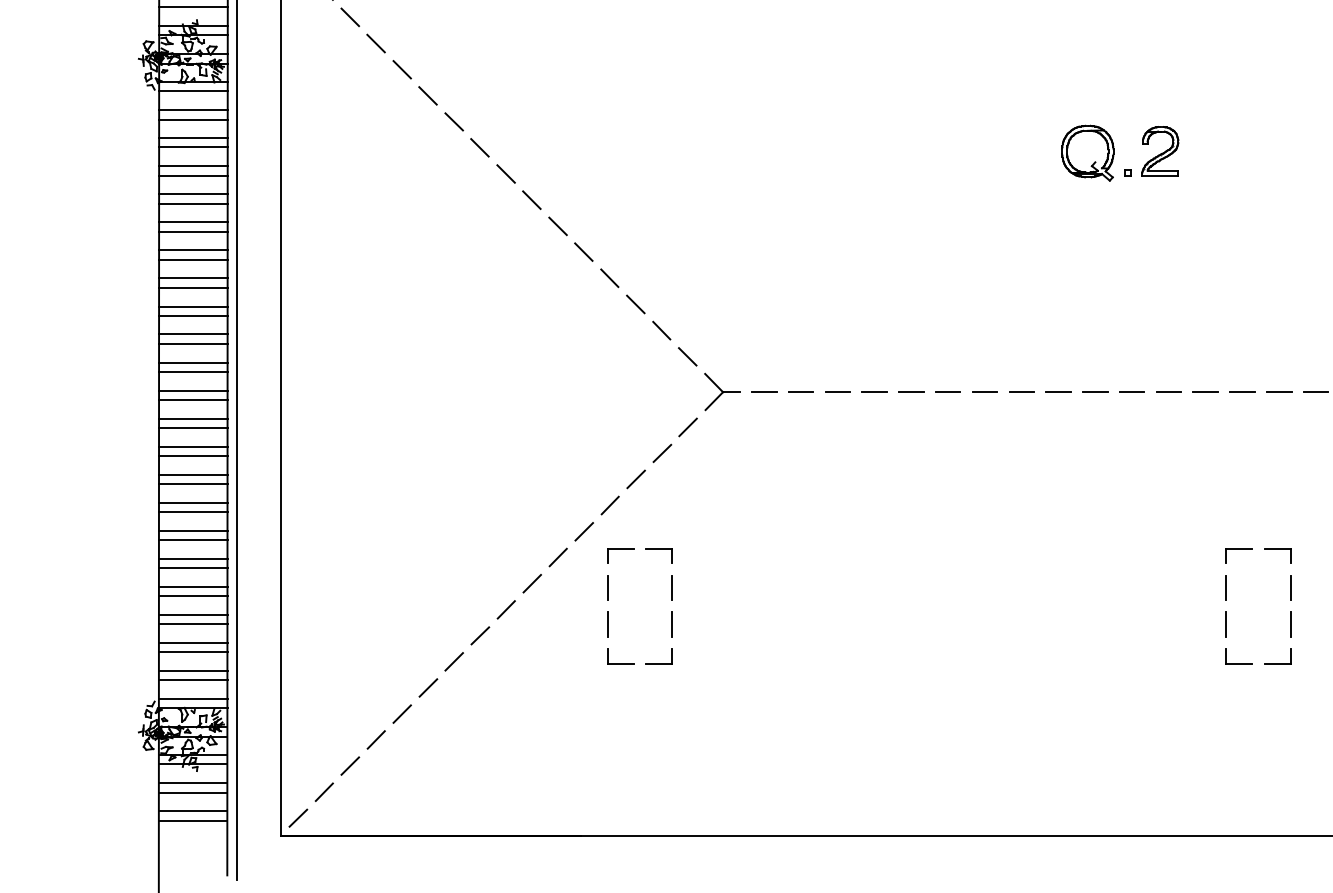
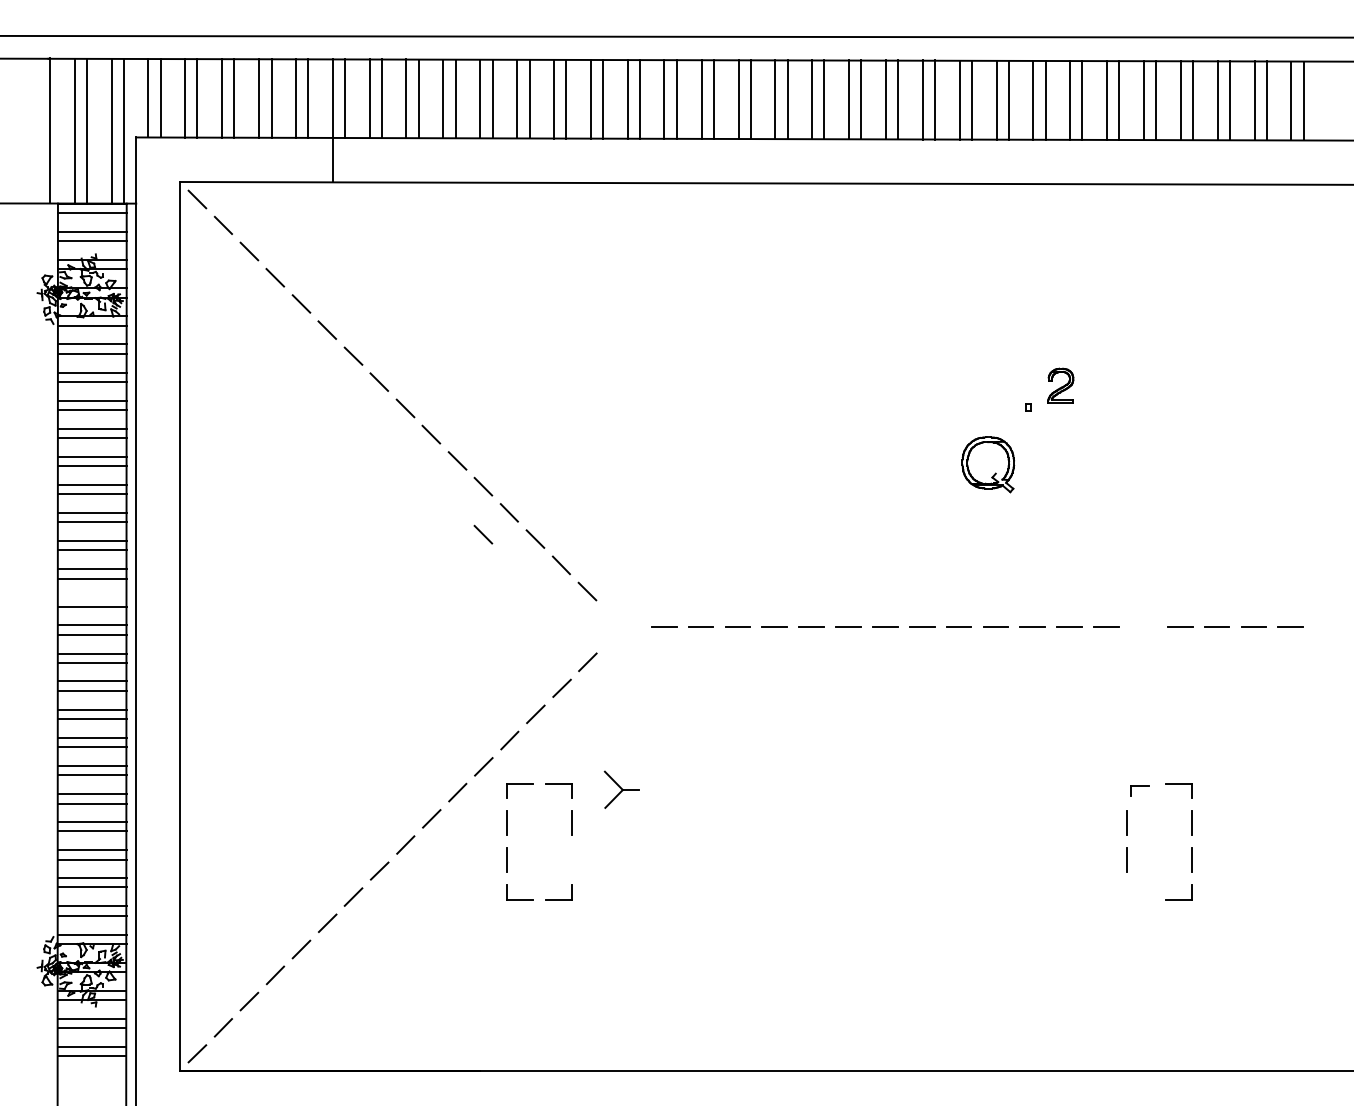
part: (1159, 151) -> (1060, 385), size x0.7
part: (1088, 153) -> (988, 464), moved
line: (583, 299) -> (483, 534), added
line: (192, 362) -> (91, 597), removed
part: (721, 391) -> (621, 789), moved
line: (1242, 392) -> (1143, 627), removed
part: (1238, 555) -> (1139, 790), size x0.7
line: (672, 624) -> (572, 859), removed
part: (1238, 664) -> (1139, 899), removed

